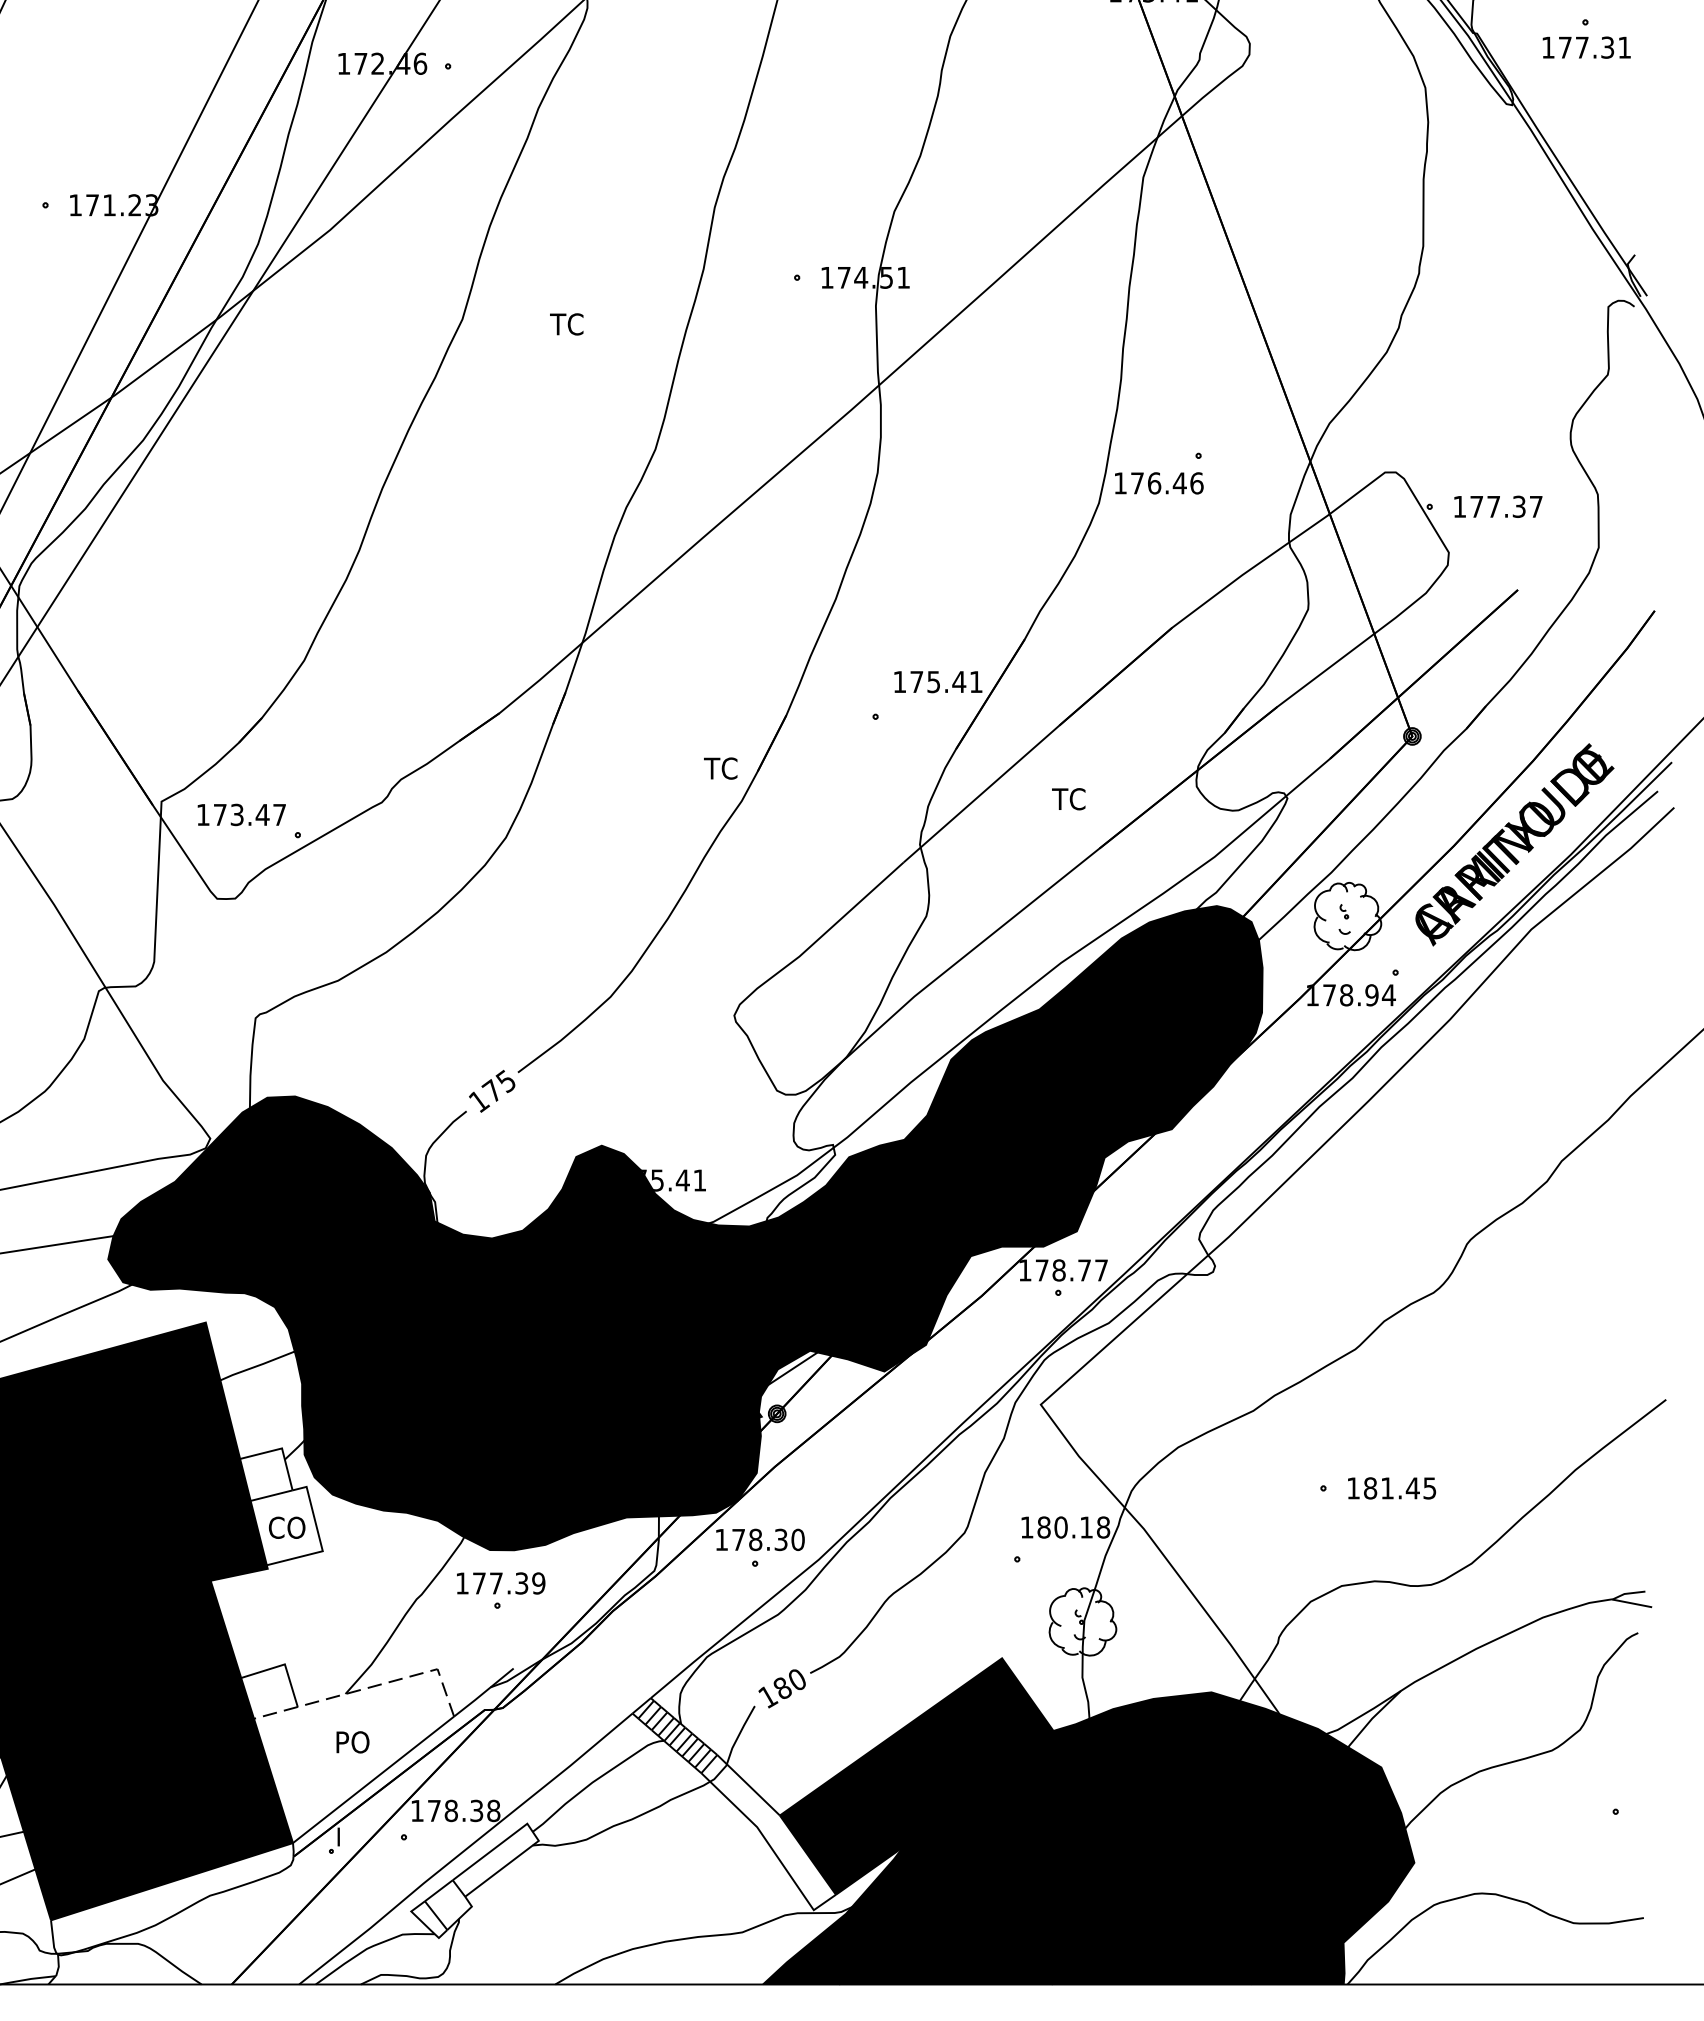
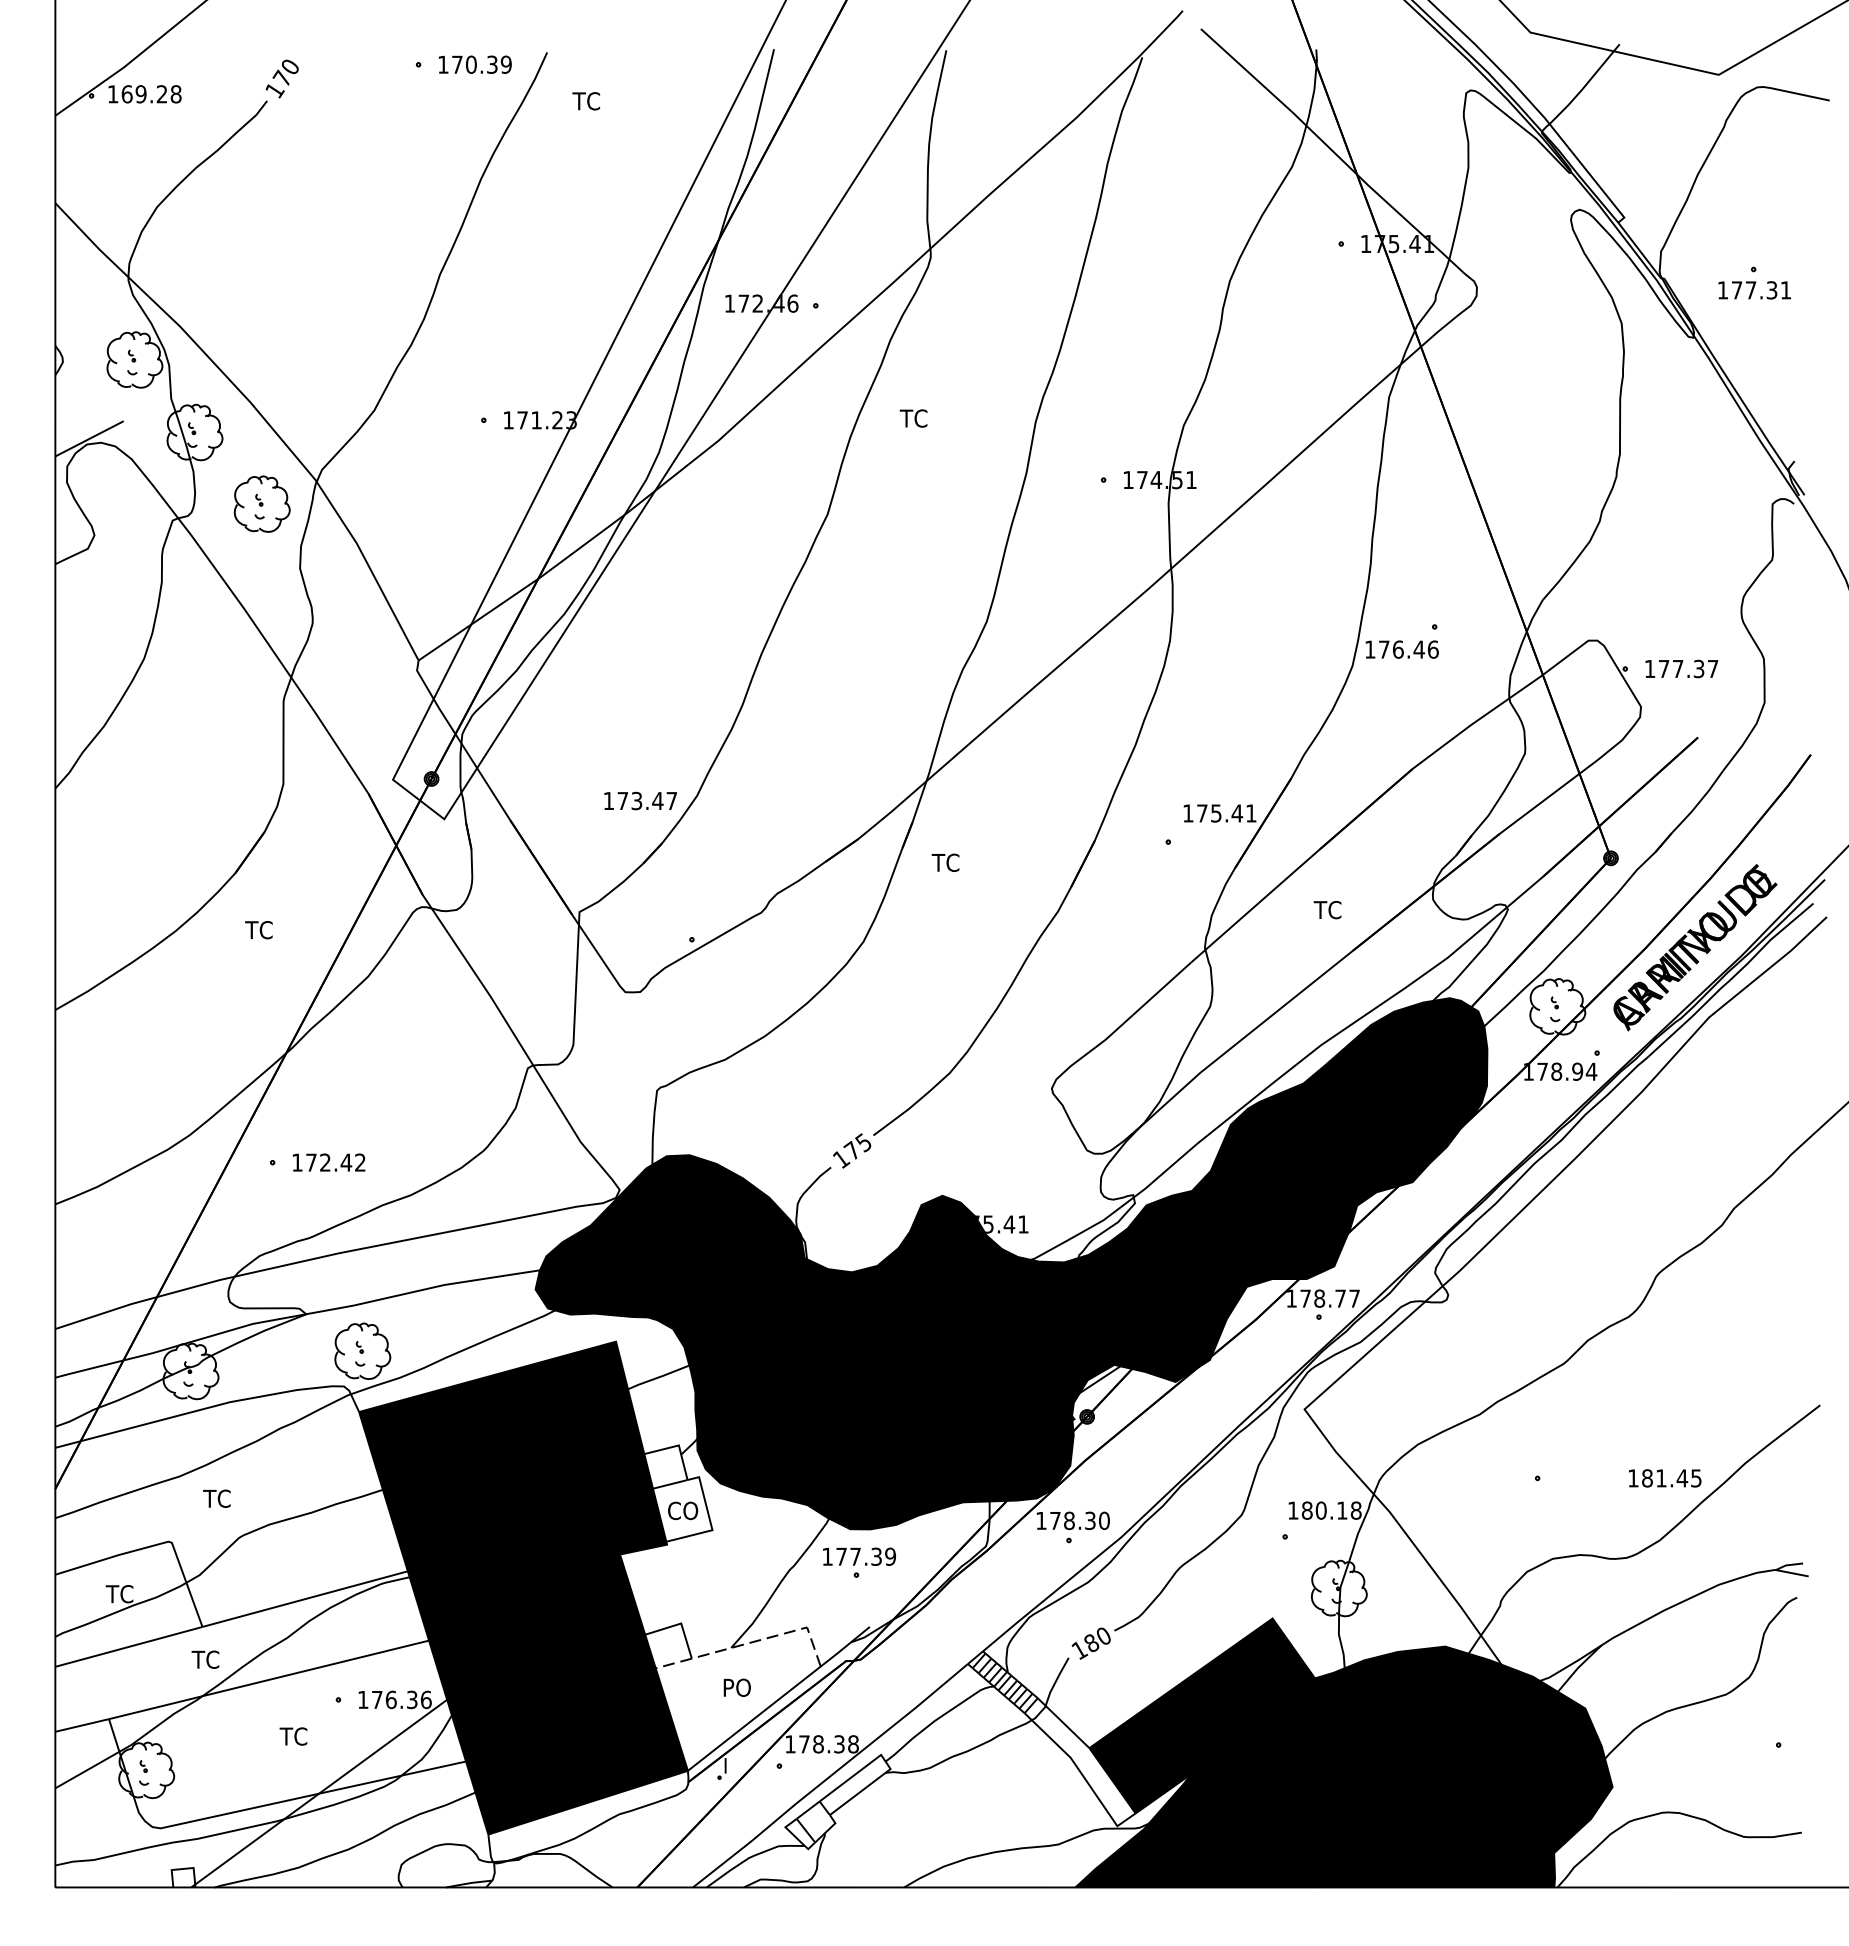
text: (566, 324) -> (913, 418), moved
text: (720, 768) -> (945, 862), moved
text: (241, 814) -> (640, 800), moved
text: (1392, 1488) -> (1665, 1478), moved

